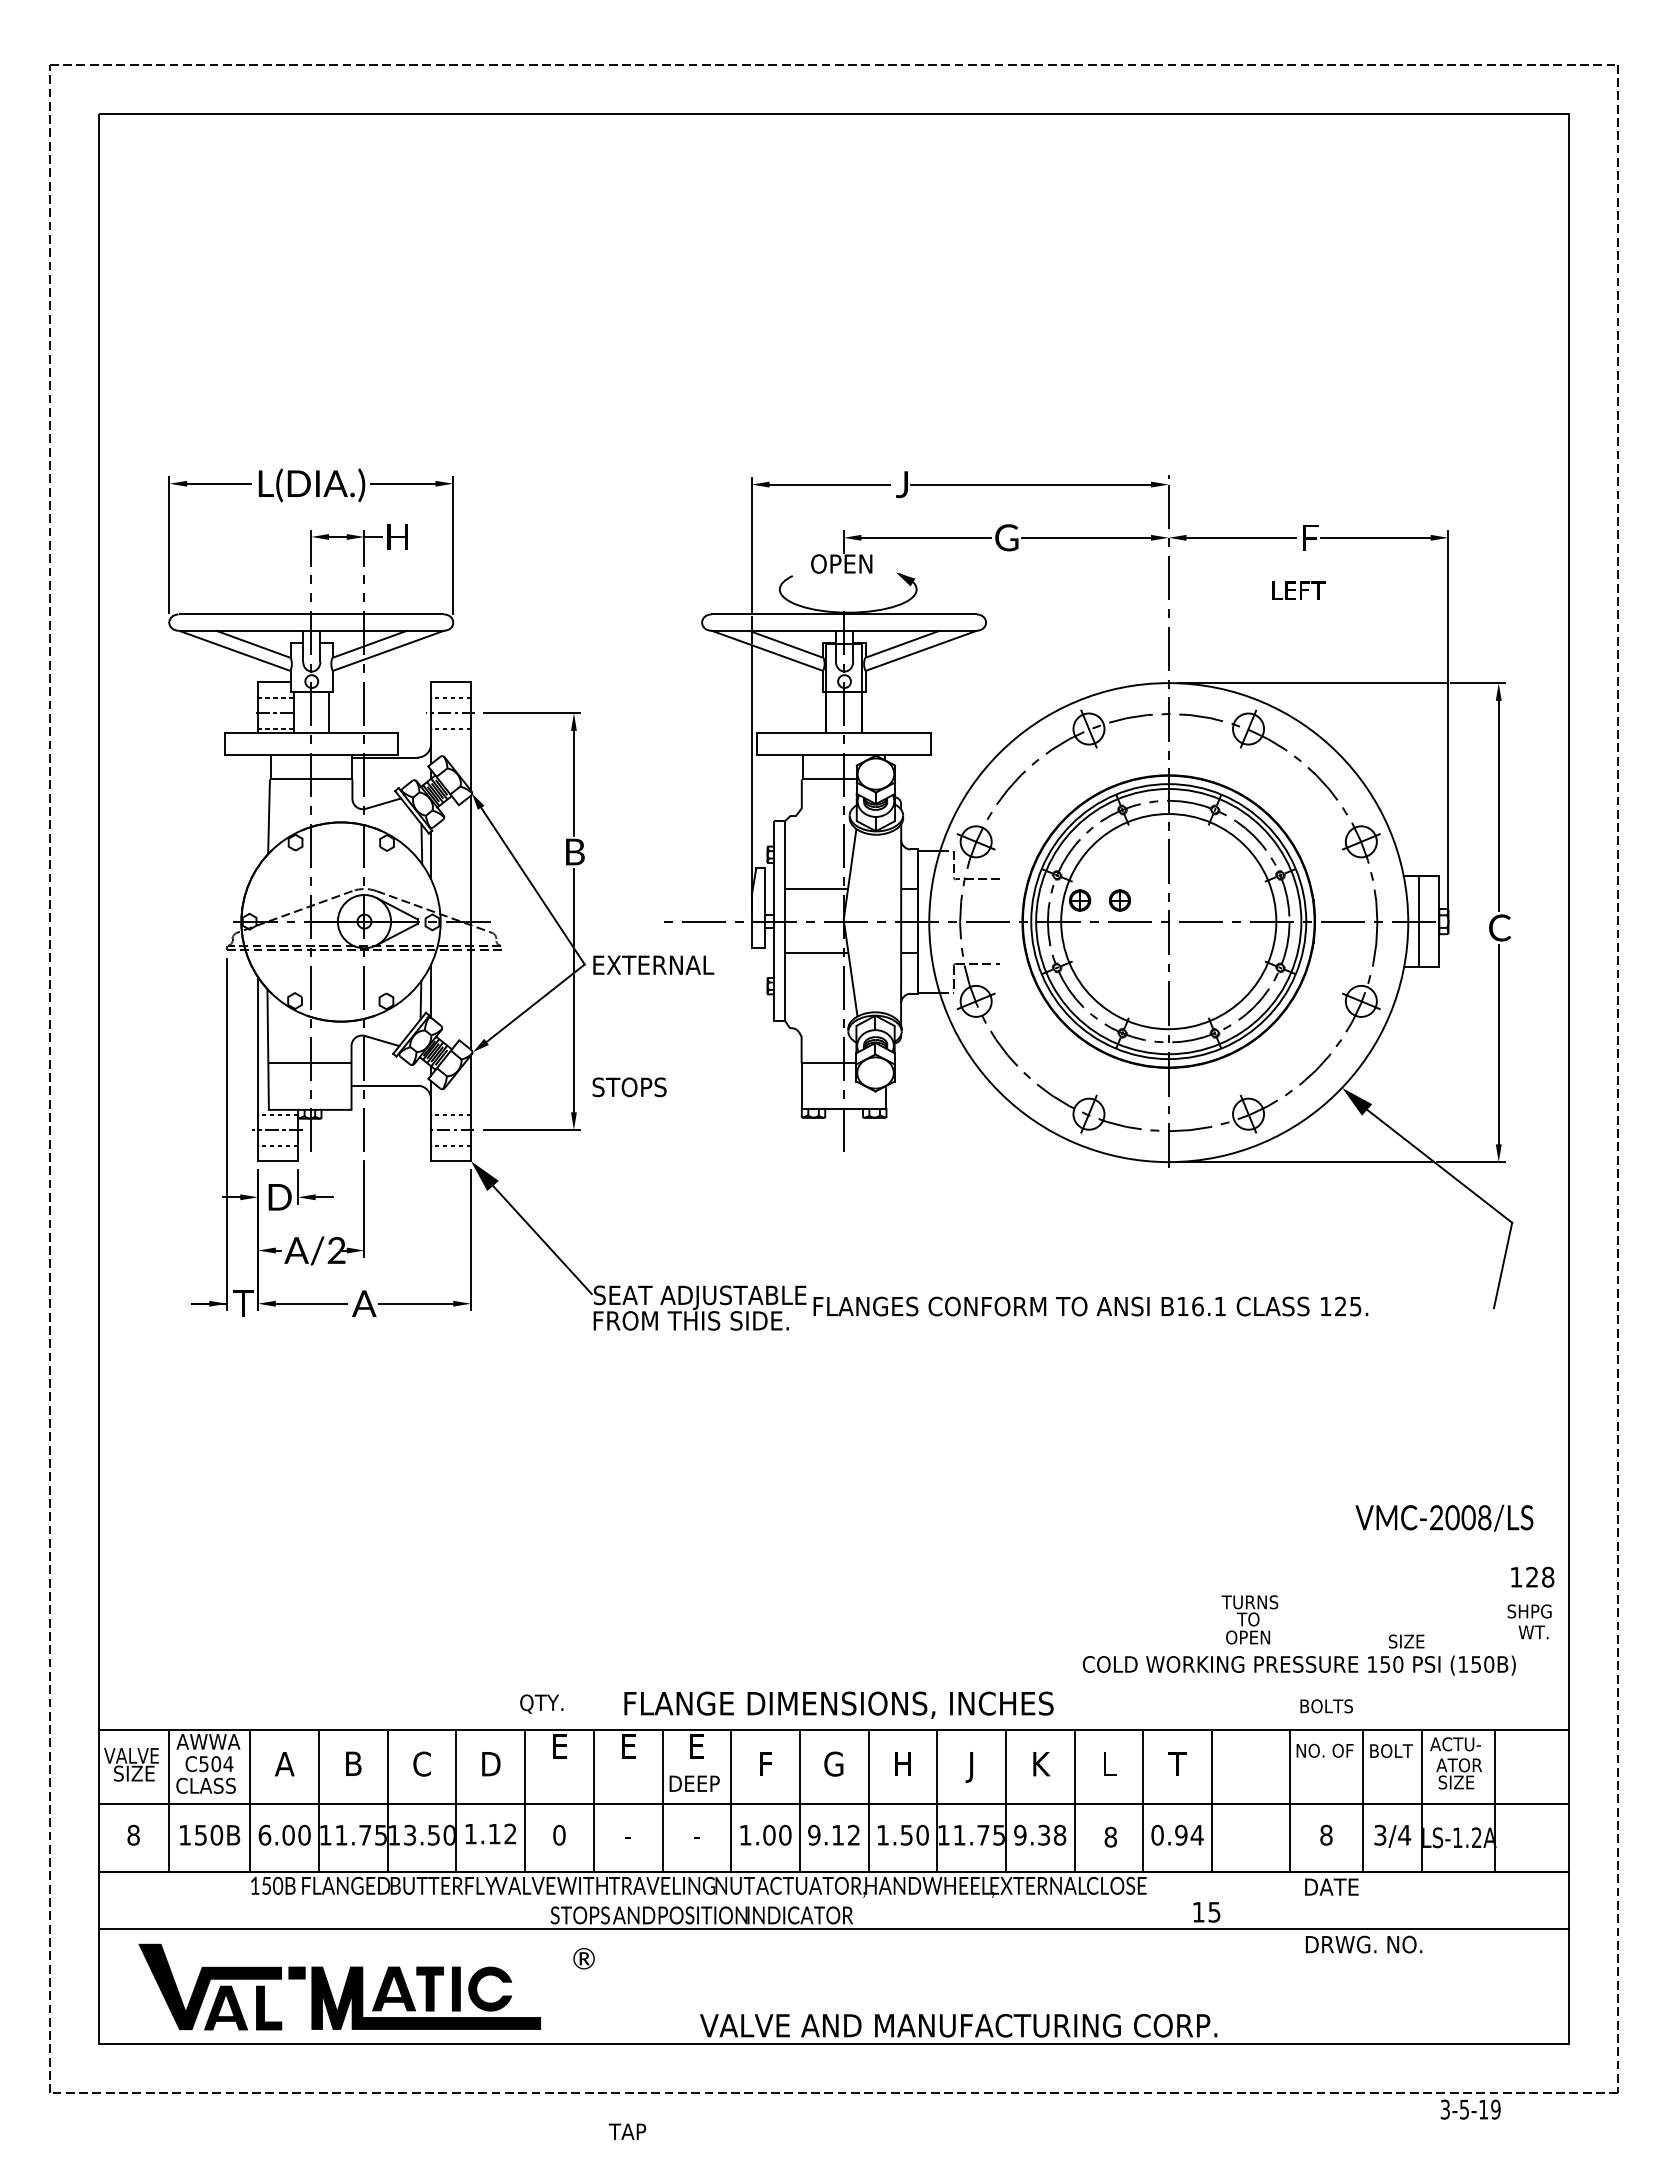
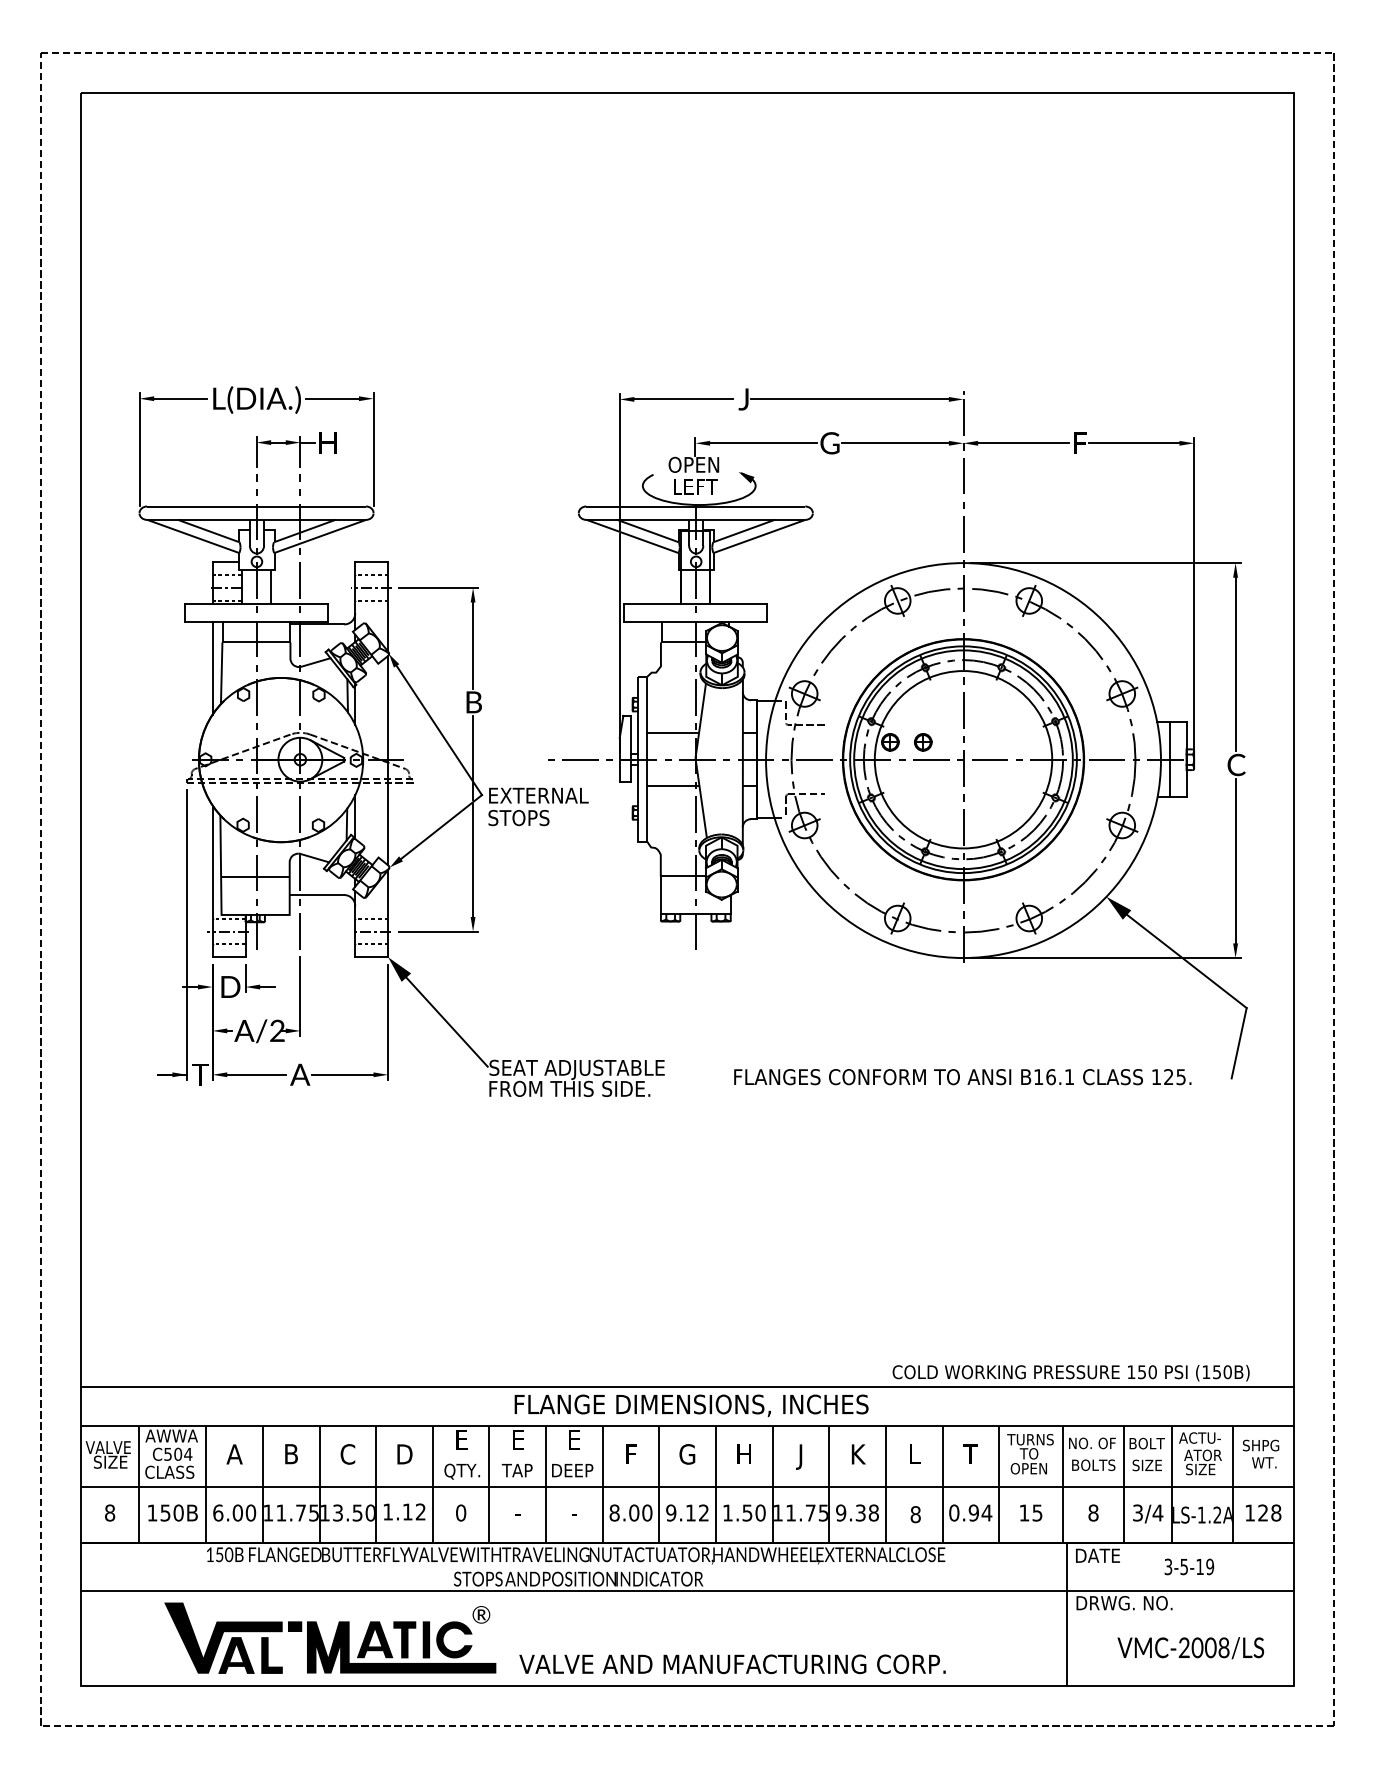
text: (1298, 590) -> (695, 486), moved
line: (258, 810) -> (213, 668), added
text: (629, 1087) -> (518, 818), moved
text: (1090, 1306) -> (962, 1077), moved
text: (1444, 1517) -> (1190, 1647), moved
text: (1532, 1576) -> (1263, 1512), moved
text: (1249, 1619) -> (1030, 1453), moved
text: (1529, 1621) -> (1260, 1453), moved
text: (1406, 1641) -> (1147, 1465), moved
line: (833, 1682) -> (687, 1387), added
text: (541, 1703) -> (461, 1471), moved
text: (1326, 1706) -> (1093, 1465), moved
text: (745, 1834) -> (614, 1512), 1.00 -> 8.00
text: (1206, 1912) -> (1030, 1513), moved
line: (1294, 1957) -> (1067, 1613), added
part: (339, 1986) -> (330, 1637), moved
text: (958, 2025) -> (732, 1664), moved
text: (1470, 2109) -> (1189, 1566), moved
text: (627, 2131) -> (517, 1470), moved

